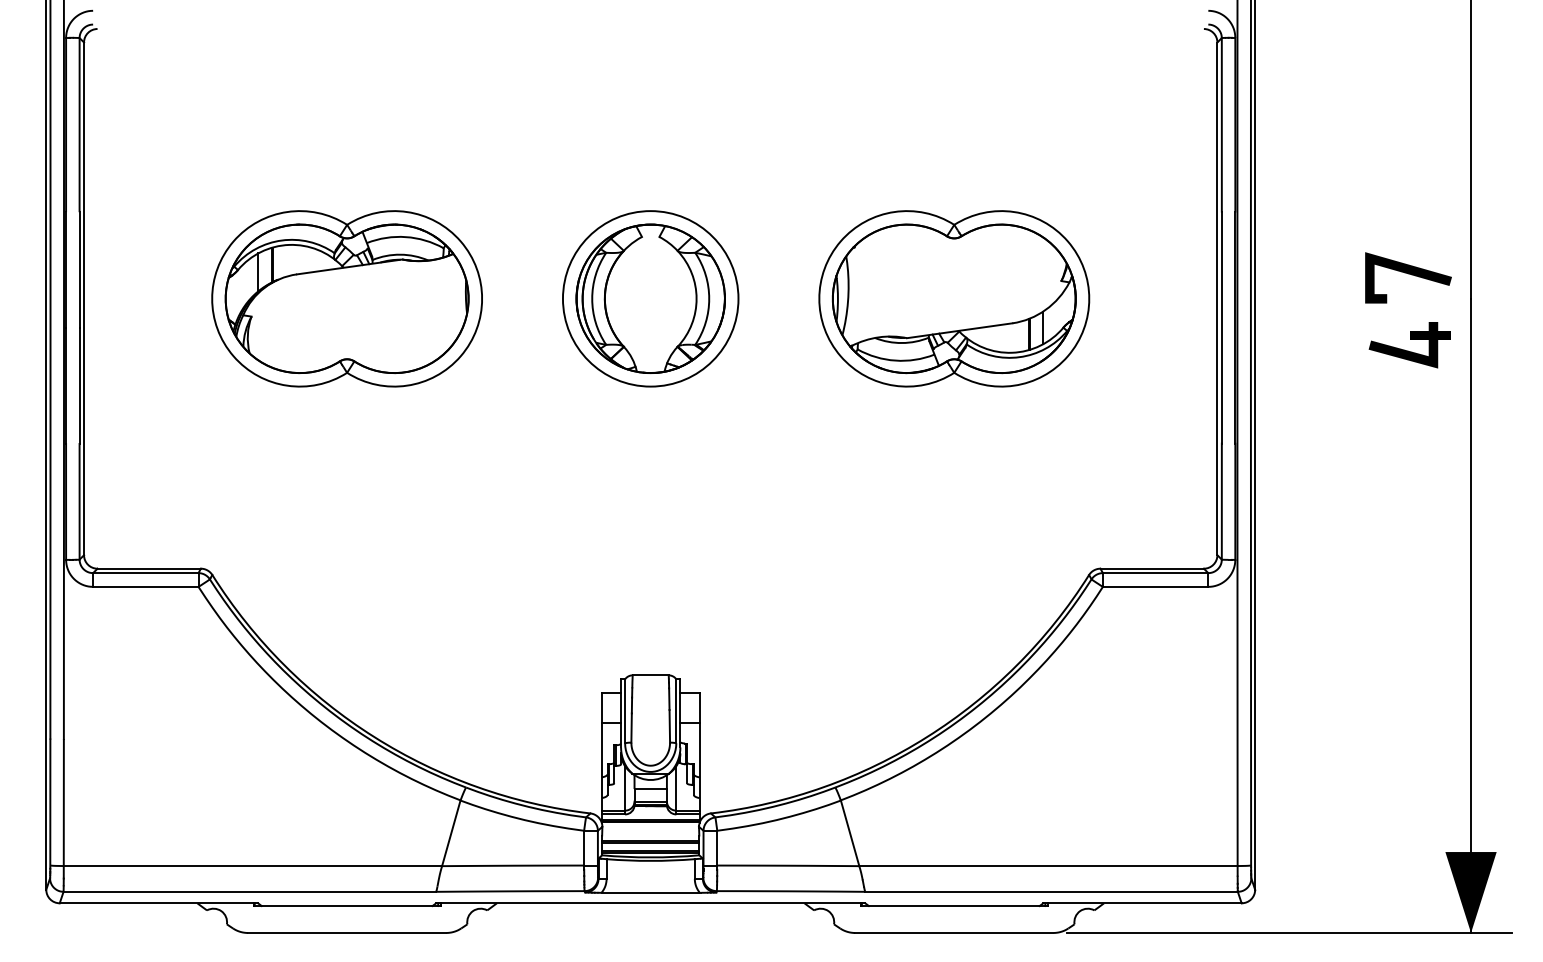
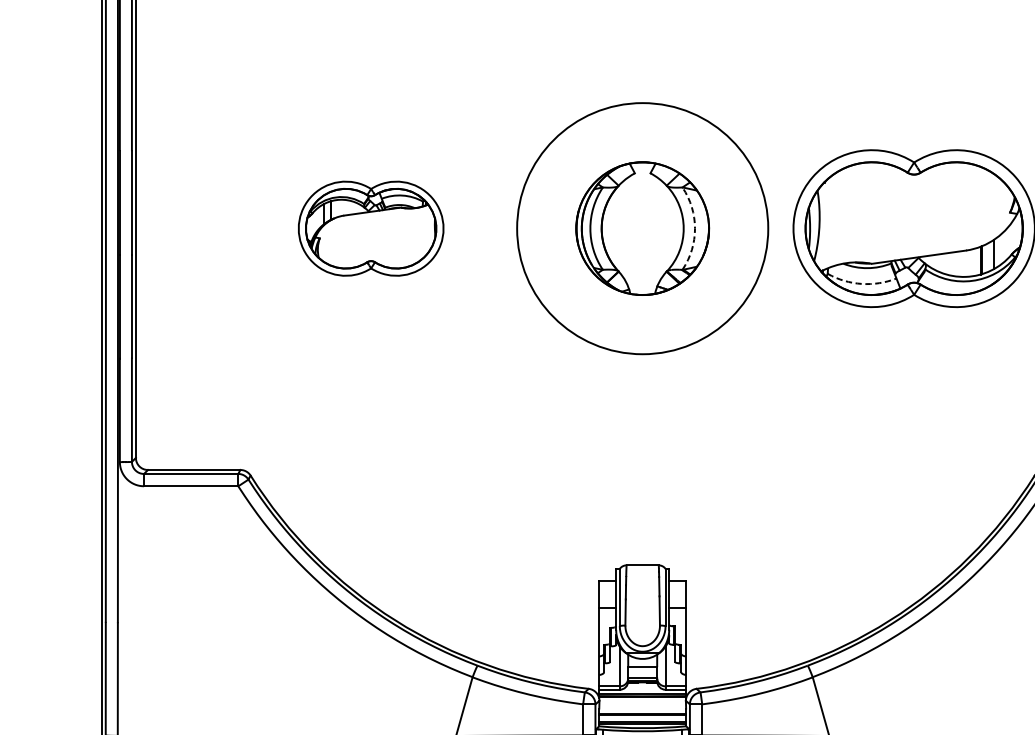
part: (346, 298) -> (370, 228), size x0.6
circle: (650, 298) -> (642, 228), size x1.6
arc: (709, 298) -> (695, 228), solid -> dashed
arc: (895, 360) -> (861, 283), solid -> dashed

